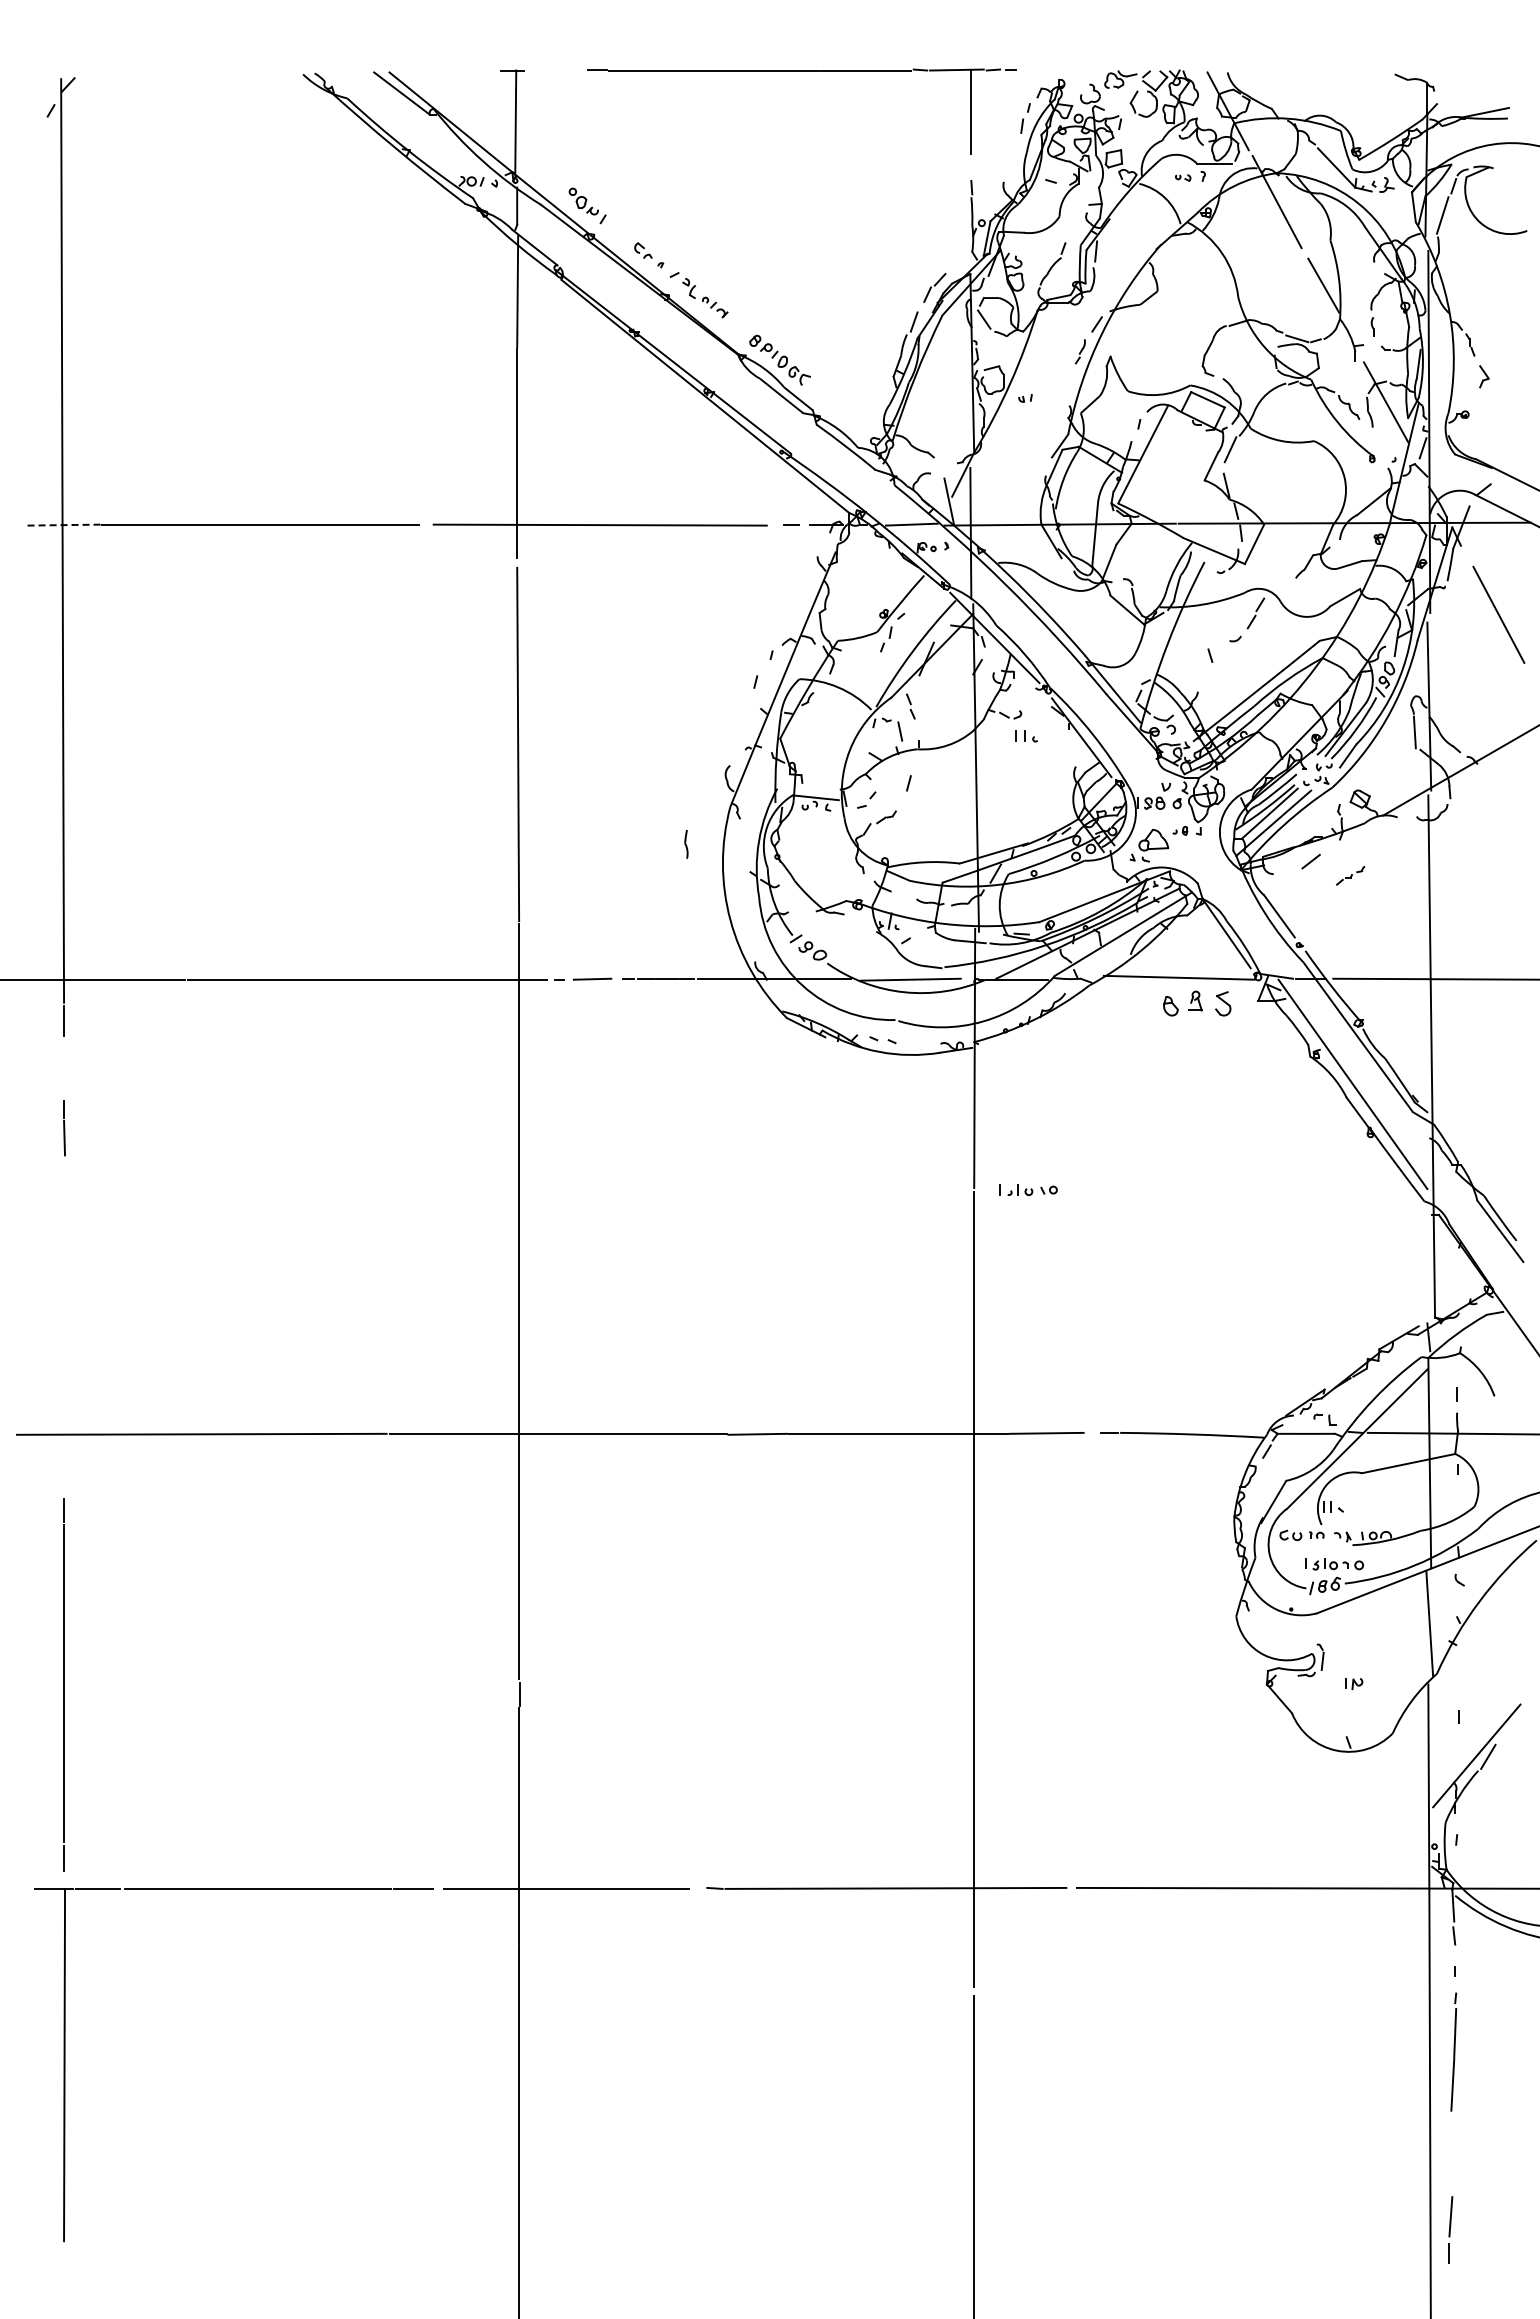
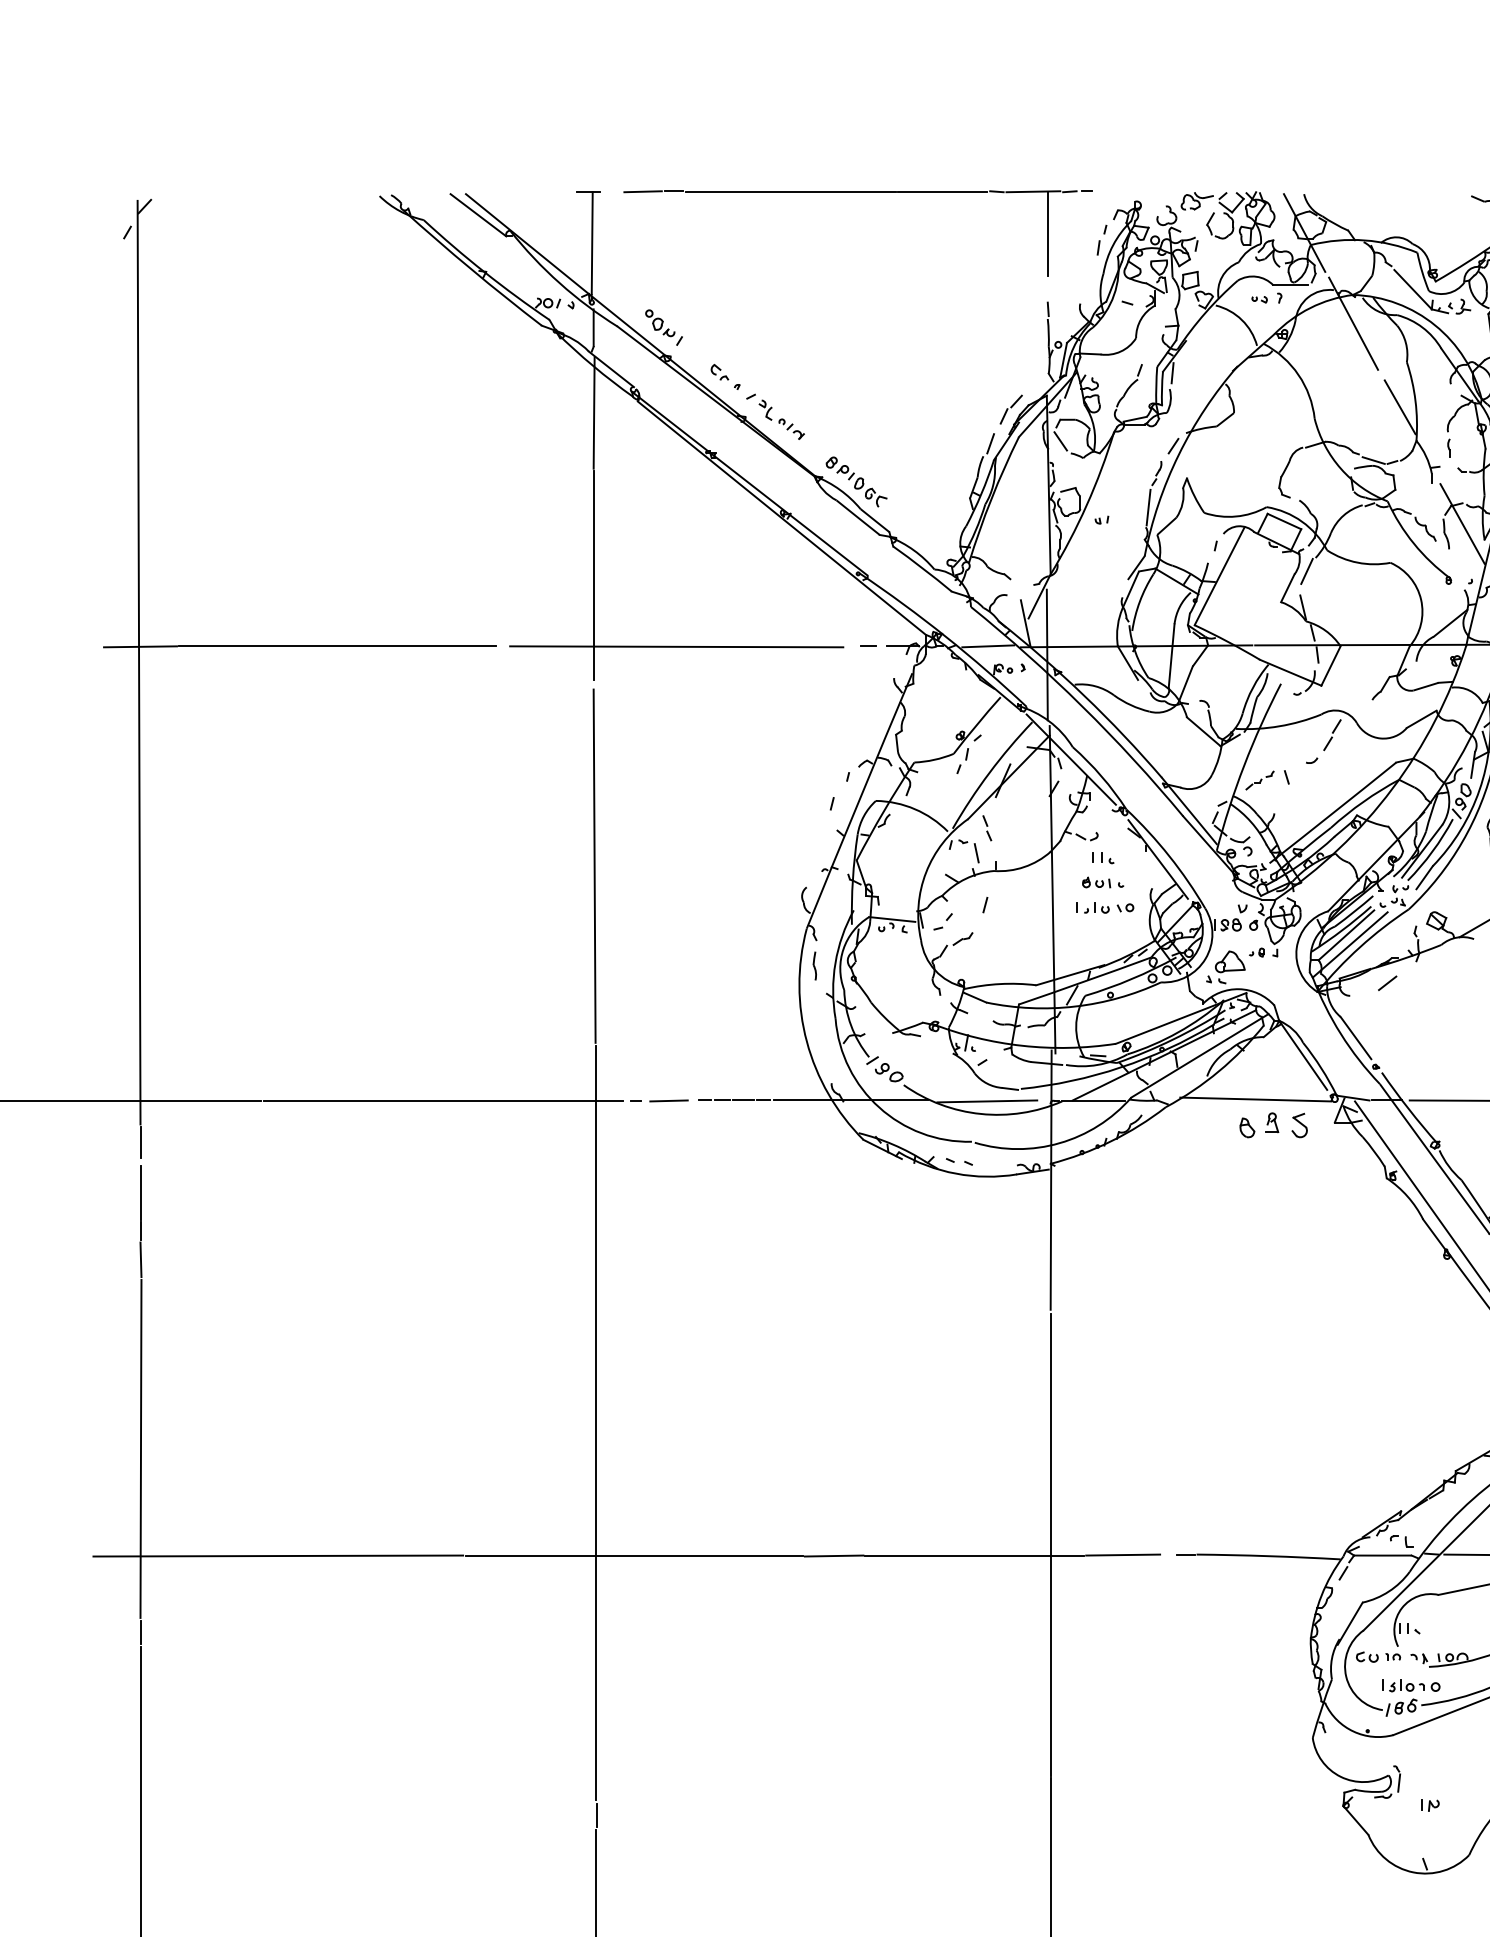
line: (566, 69) -> (642, 191), added
line: (1072, 385) -> (1148, 507), added
line: (64, 525) -> (140, 647), dashed -> solid
part: (1026, 760) -> (1102, 882), added
part: (686, 843) -> (814, 965), moved
part: (1350, 875) -> (1259, 780), moved
line: (64, 1070) -> (140, 1192), added
part: (1028, 1189) -> (1104, 907), moved
line: (64, 1327) -> (140, 1449), added

